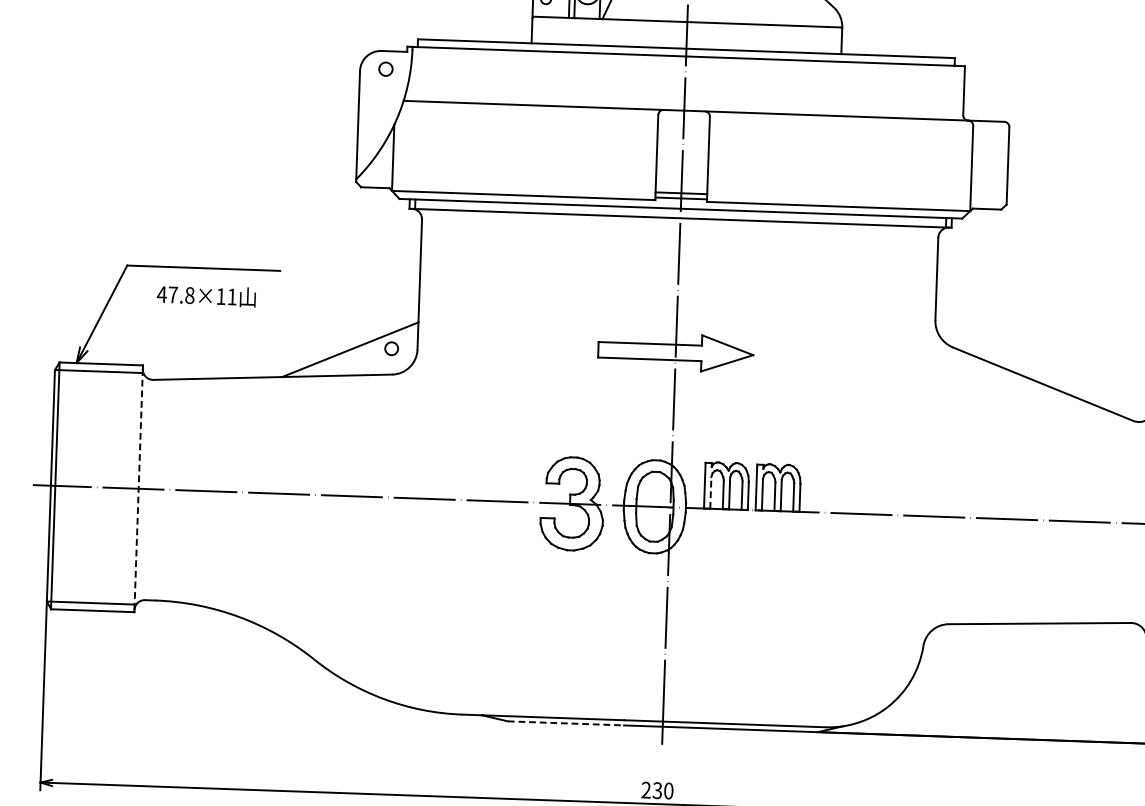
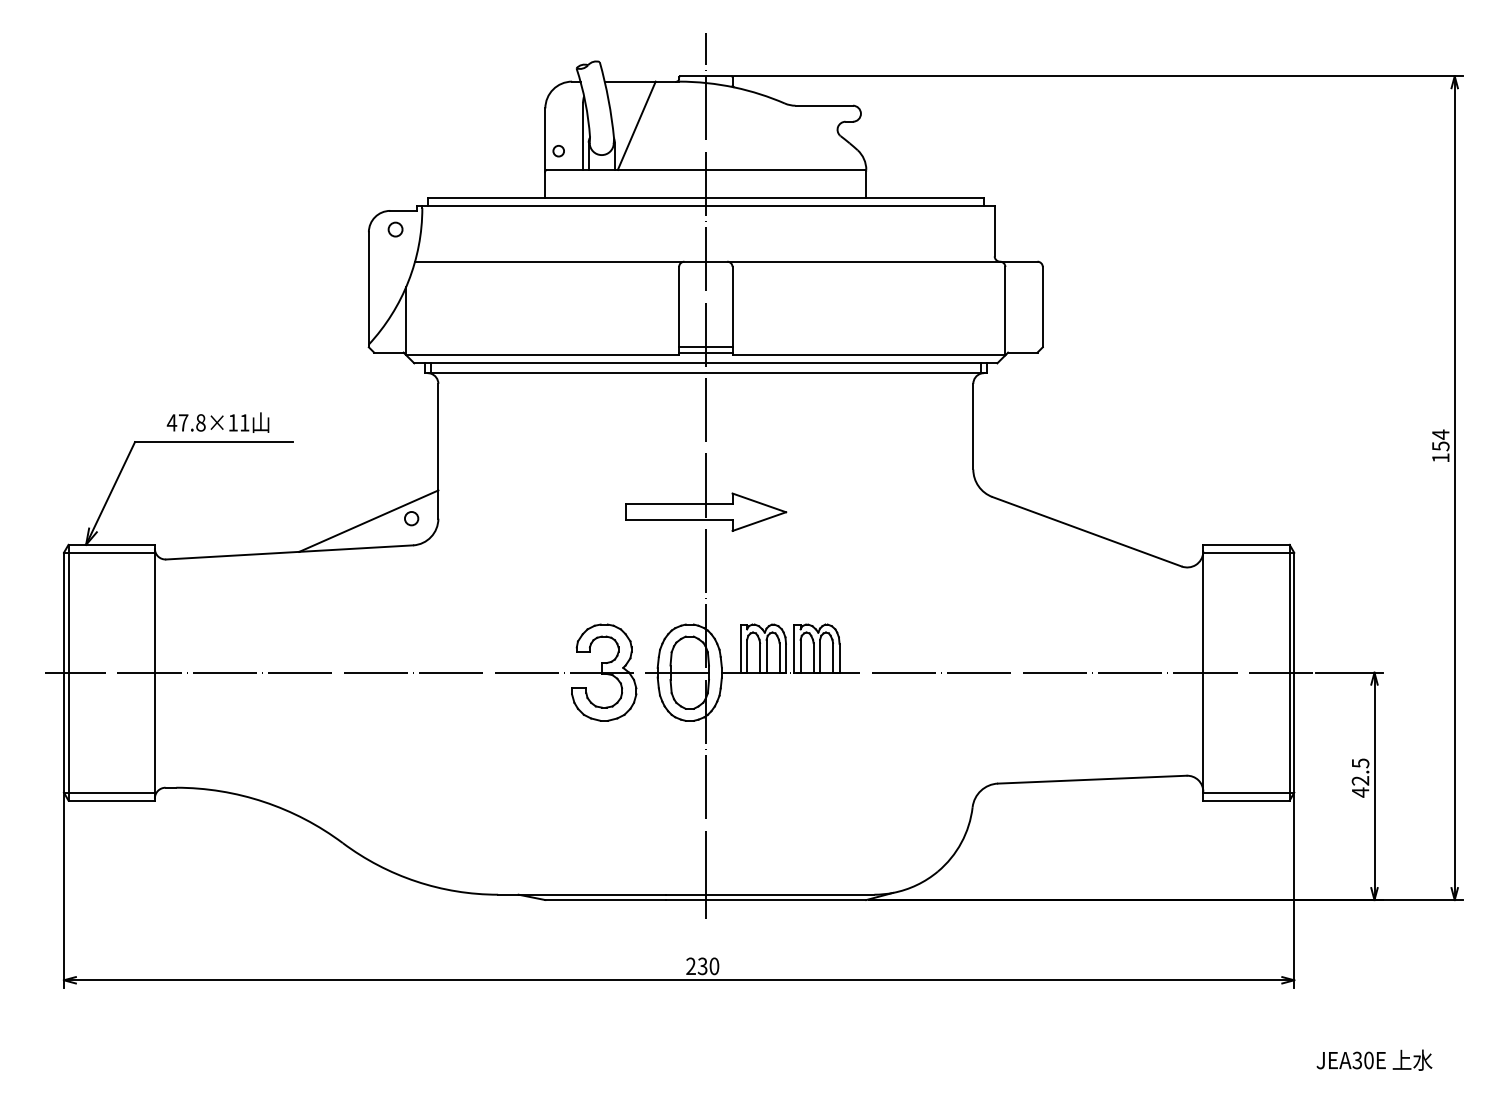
text: (205, 295) -> (217, 422), moved
line: (138, 489) -> (154, 673), dashed -> solid
line: (711, 492) -> (747, 655), dashed -> solid
line: (566, 723) -> (606, 900), dashed -> solid

